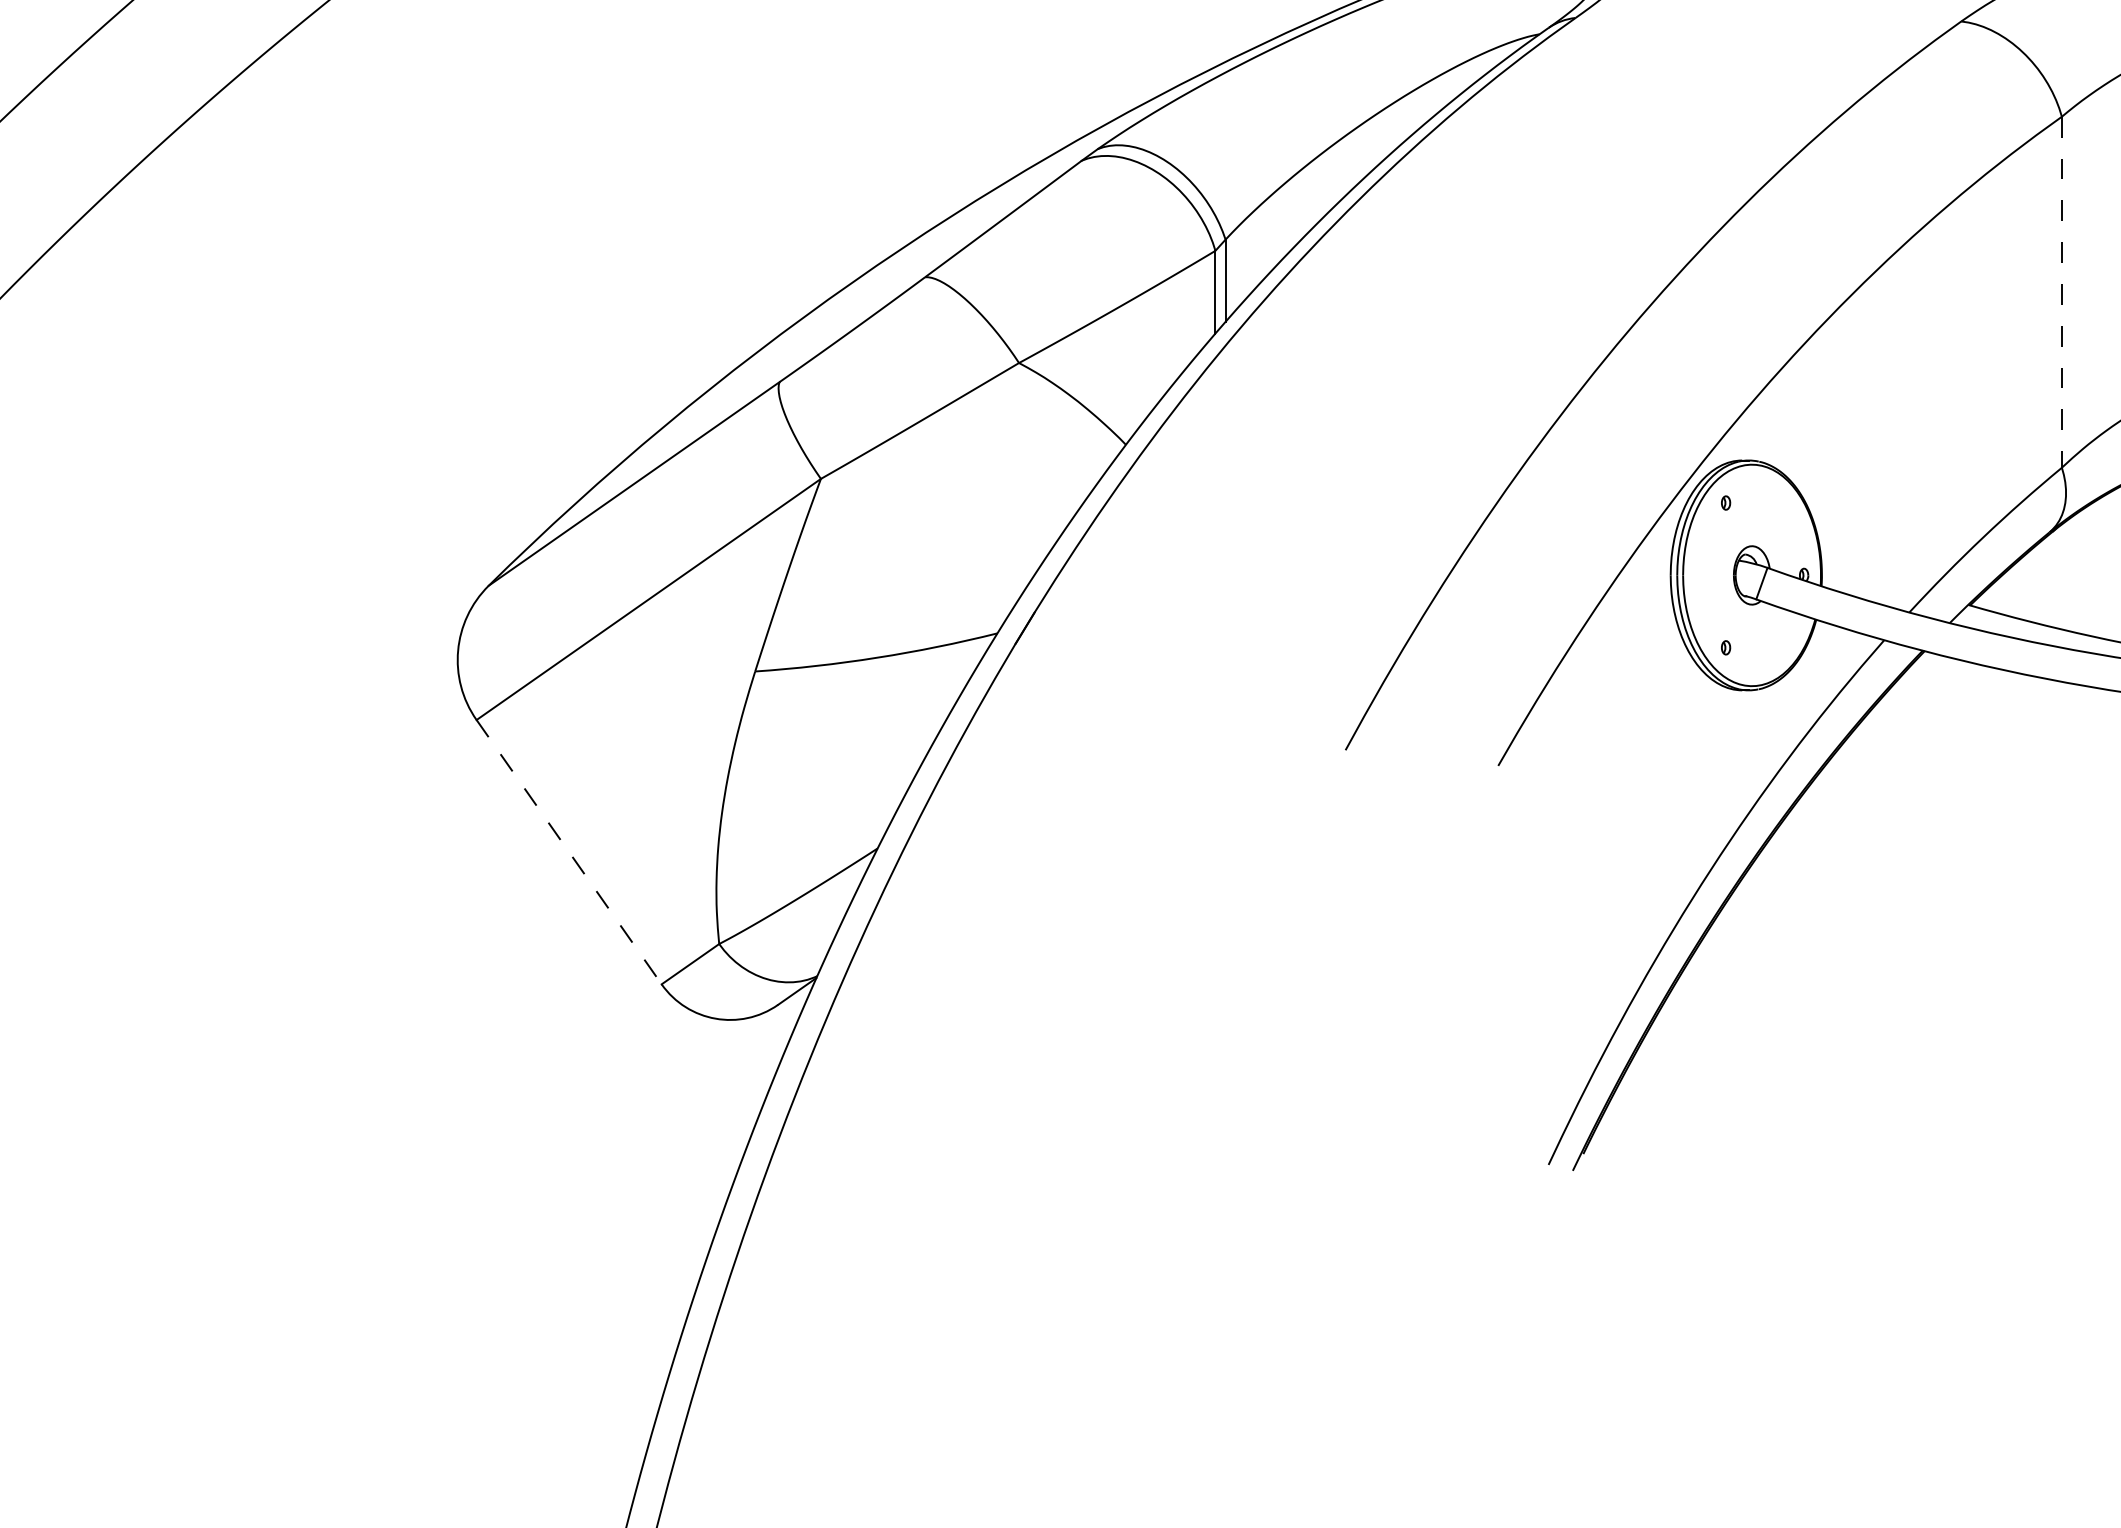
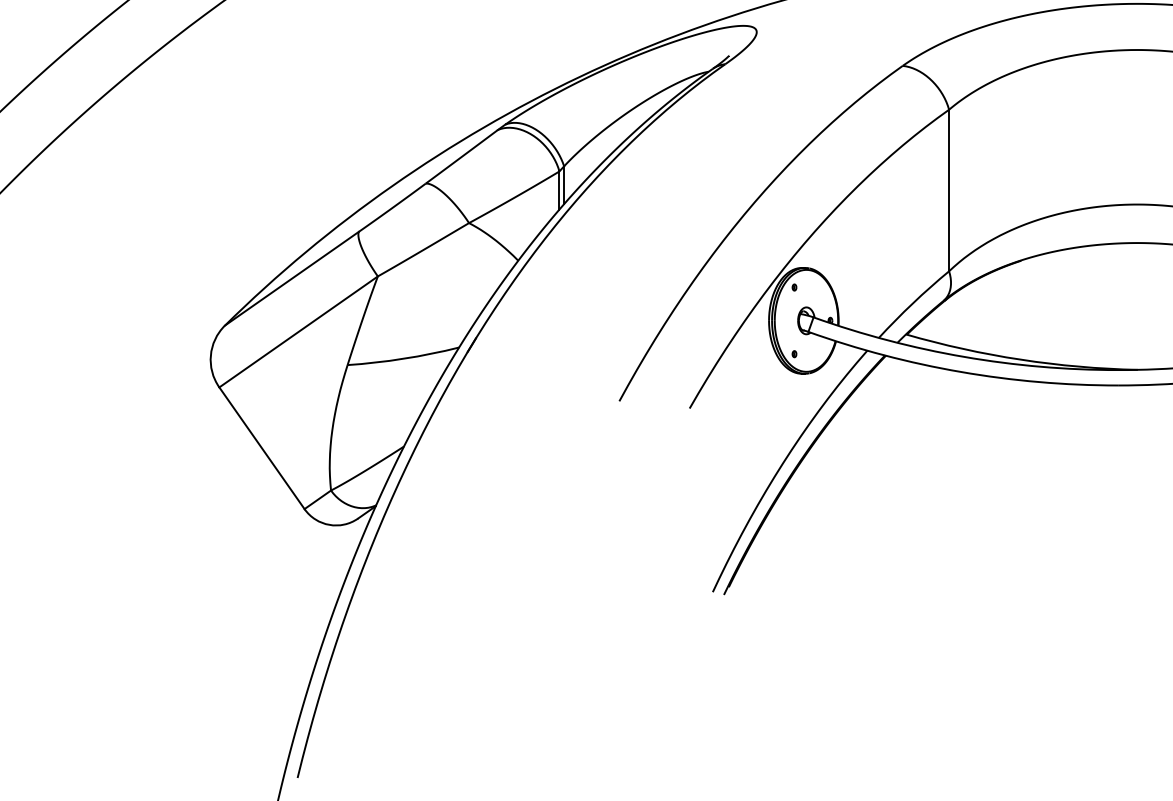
line: (2062, 292) -> (949, 190), dashed -> solid
line: (570, 852) -> (262, 448), dashed -> solid

